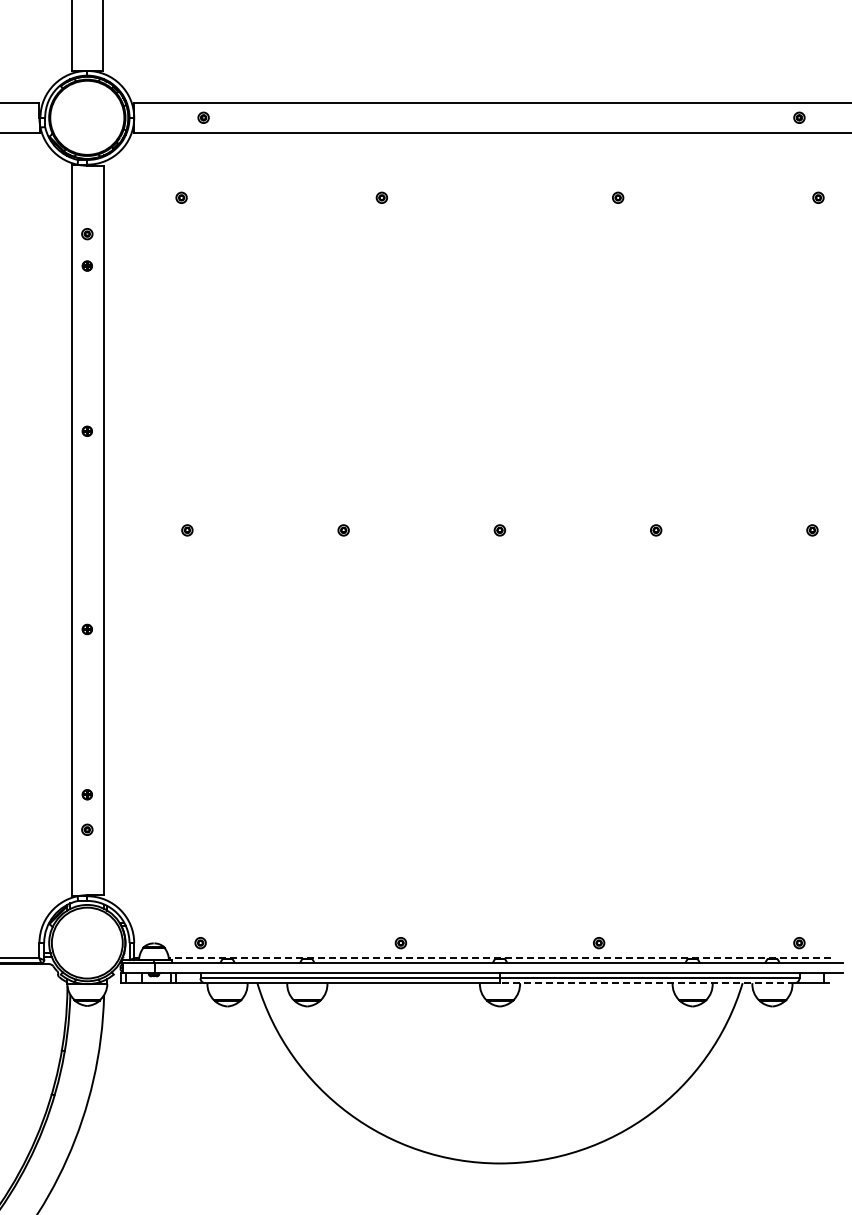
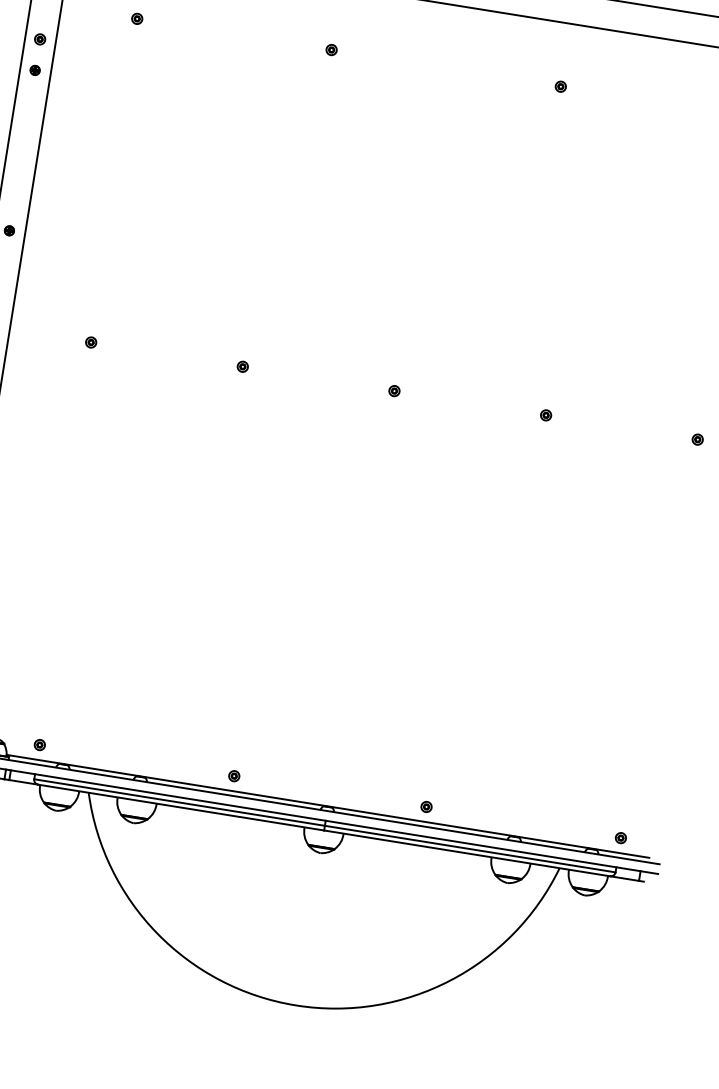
line: (499, 958) -> (327, 806), dashed -> solid
line: (646, 983) -> (466, 853), dashed -> solid

